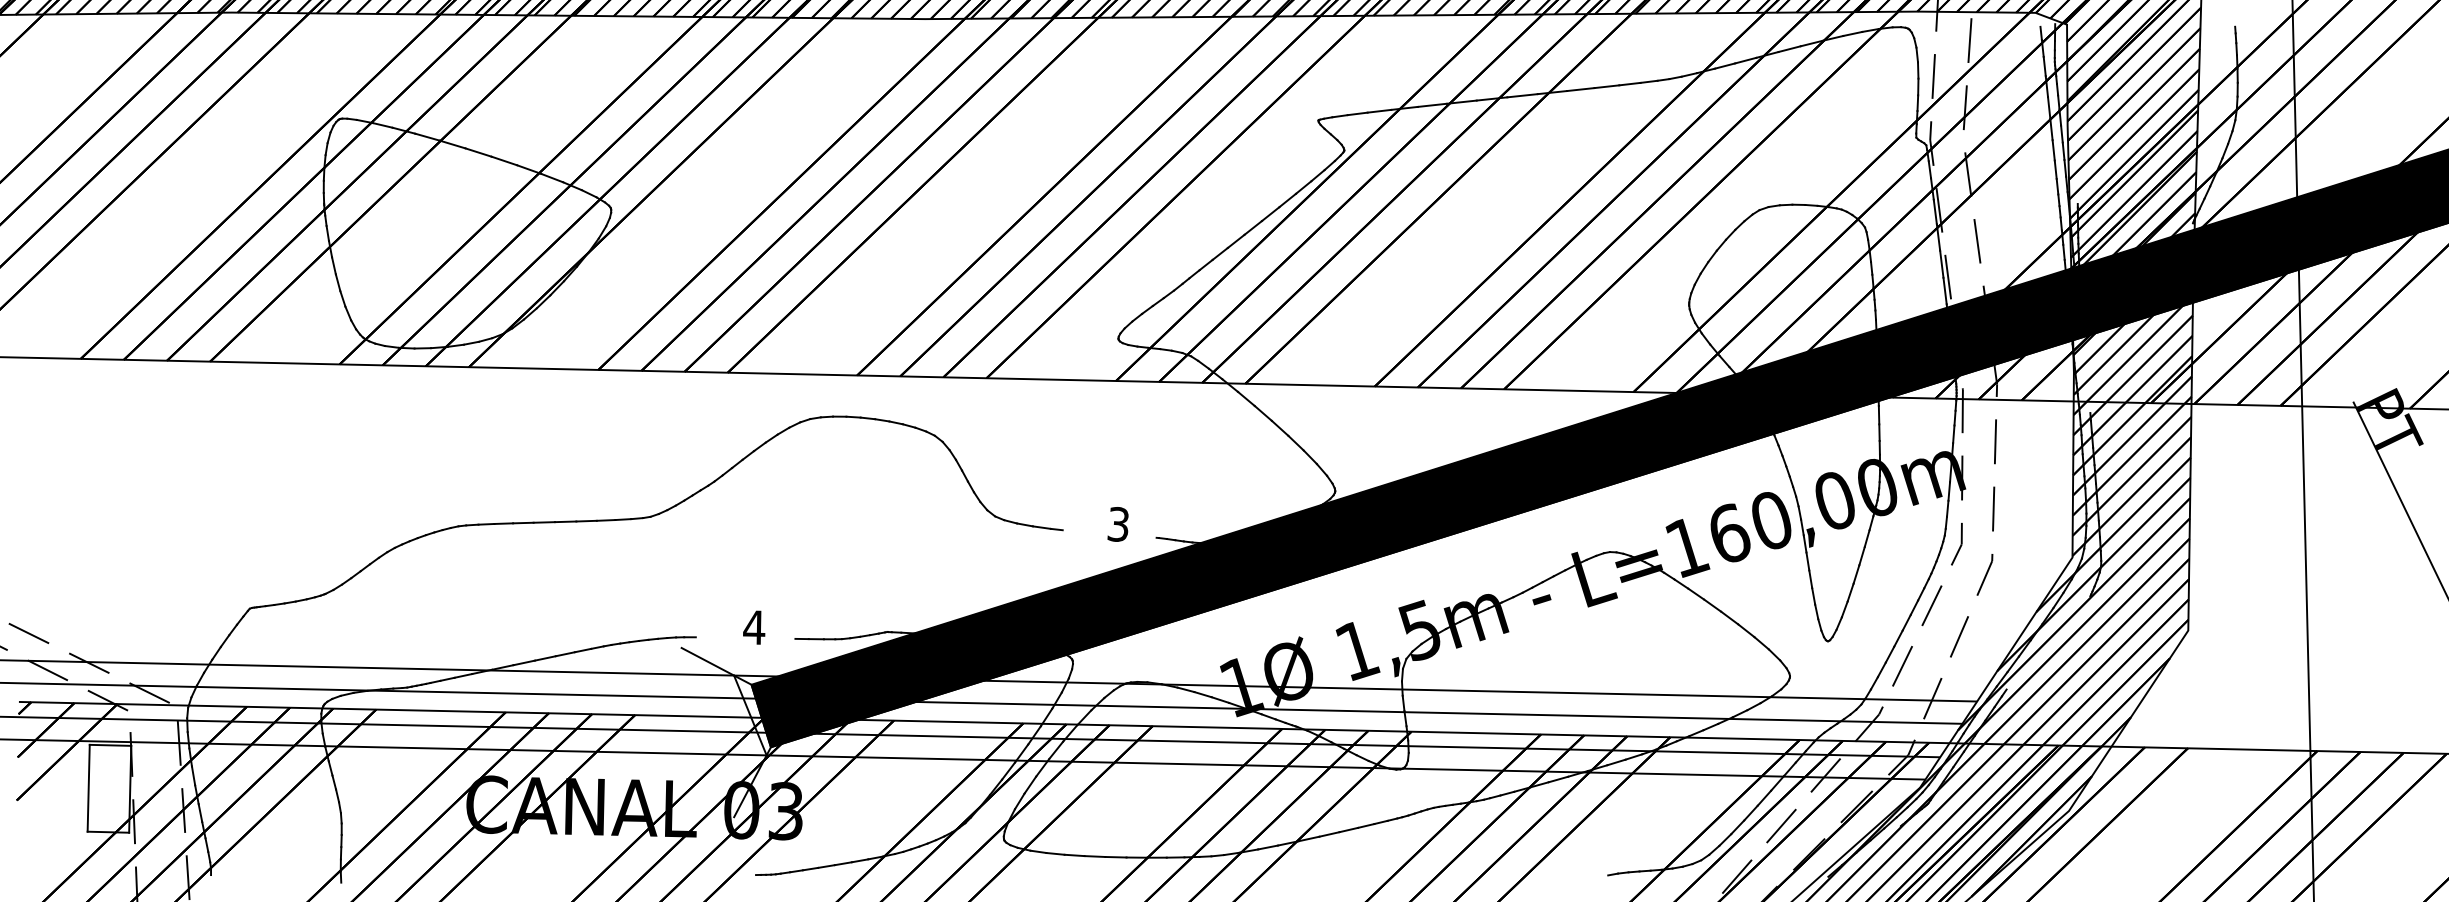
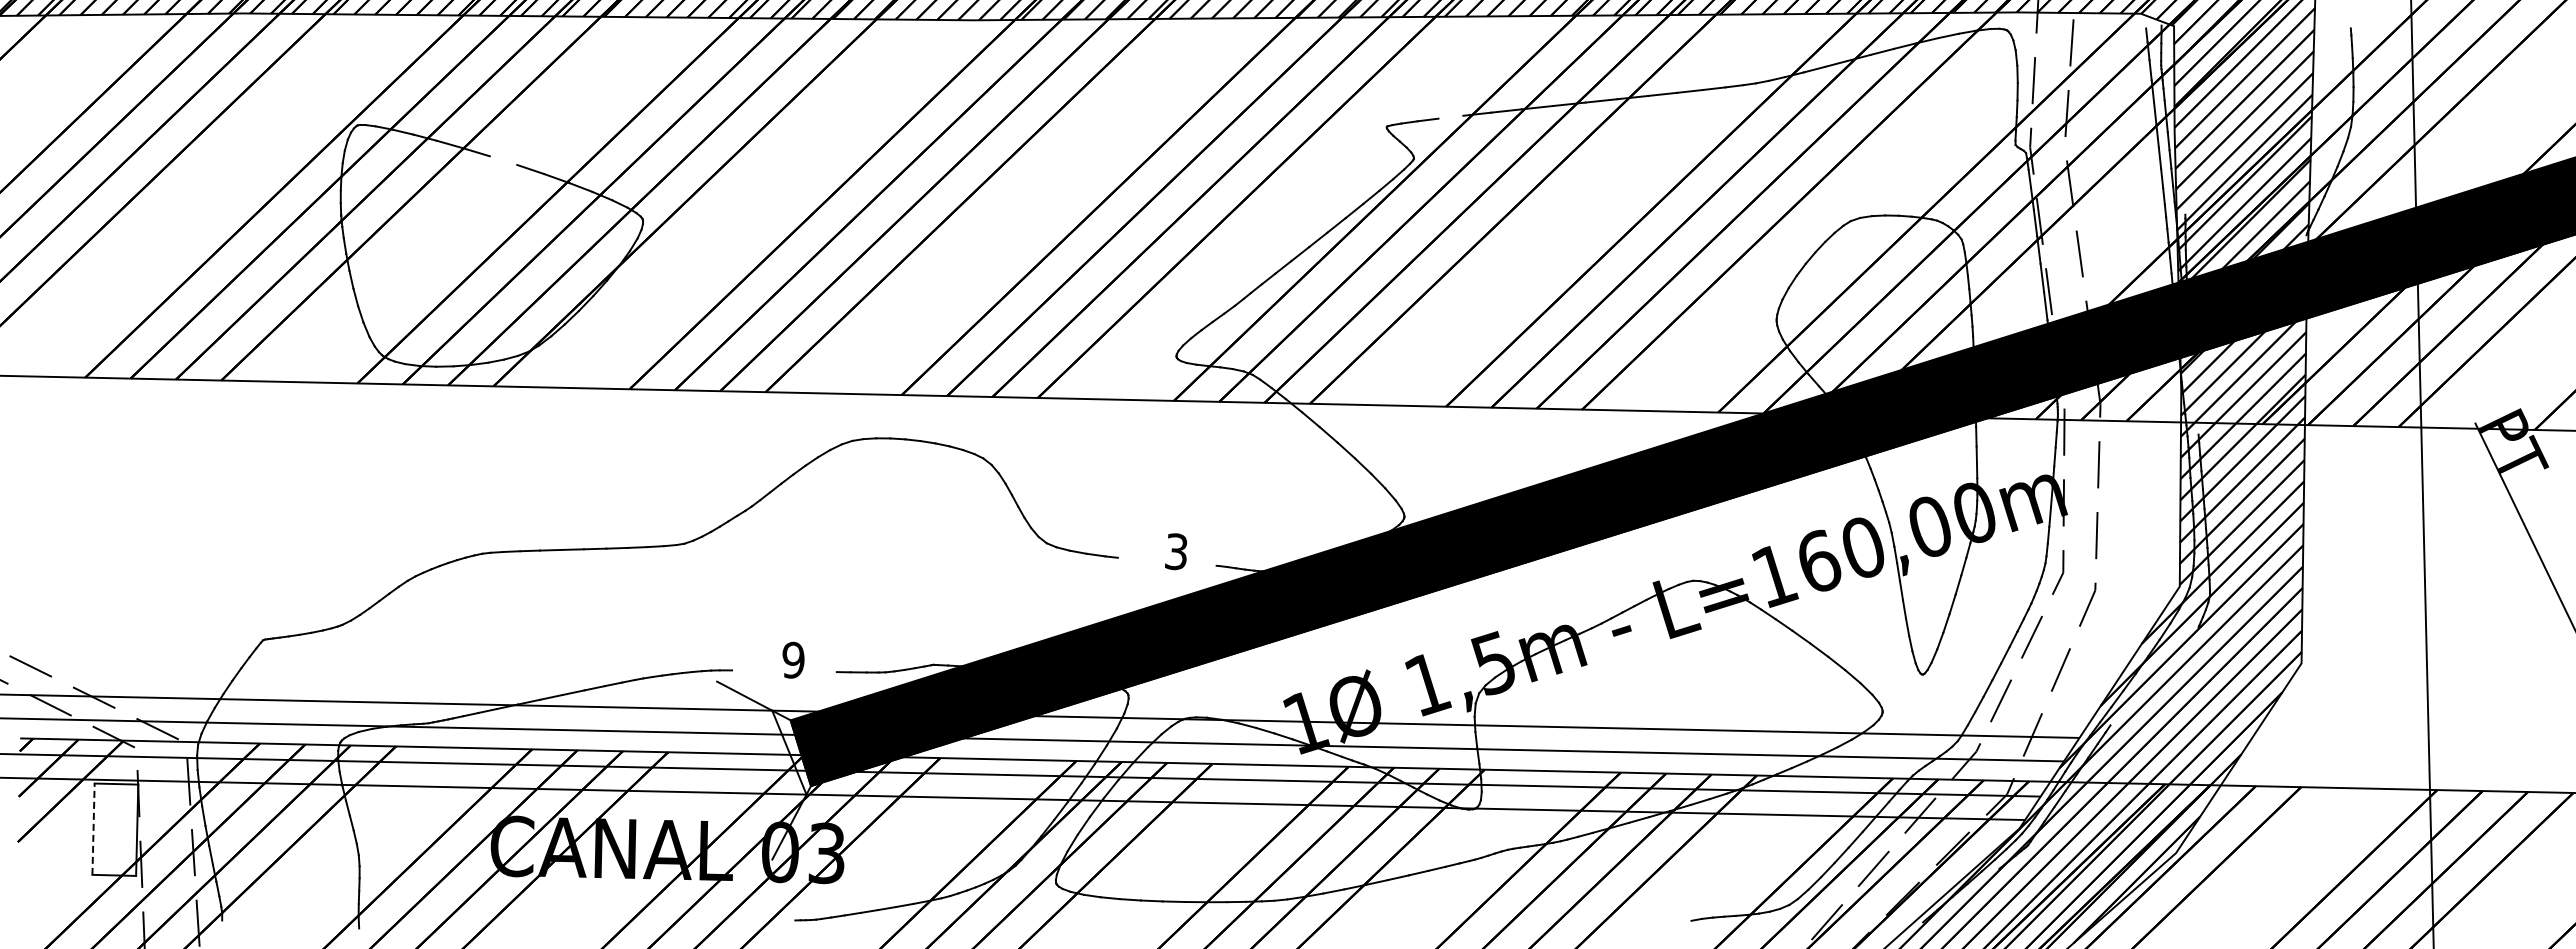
line: (1379, 110) -> (1450, 116), removed
line: (478, 152) -> (503, 160), removed
text: (754, 626) -> (793, 659), 4 -> 9
line: (88, 788) -> (93, 829), solid -> dashed

